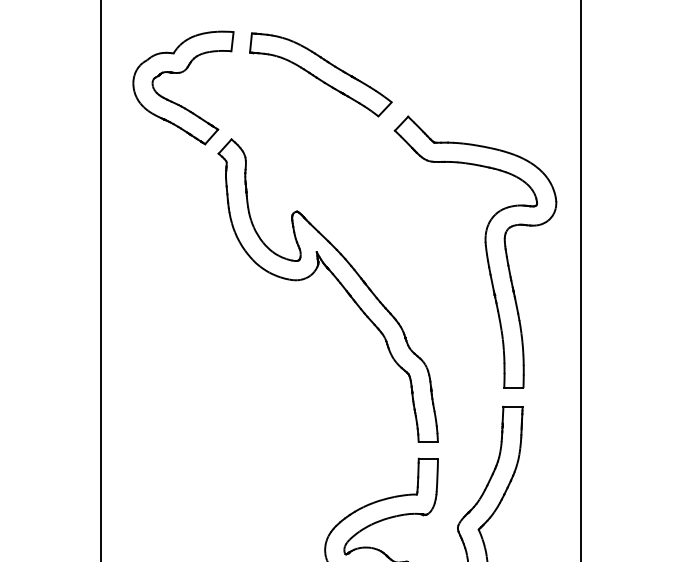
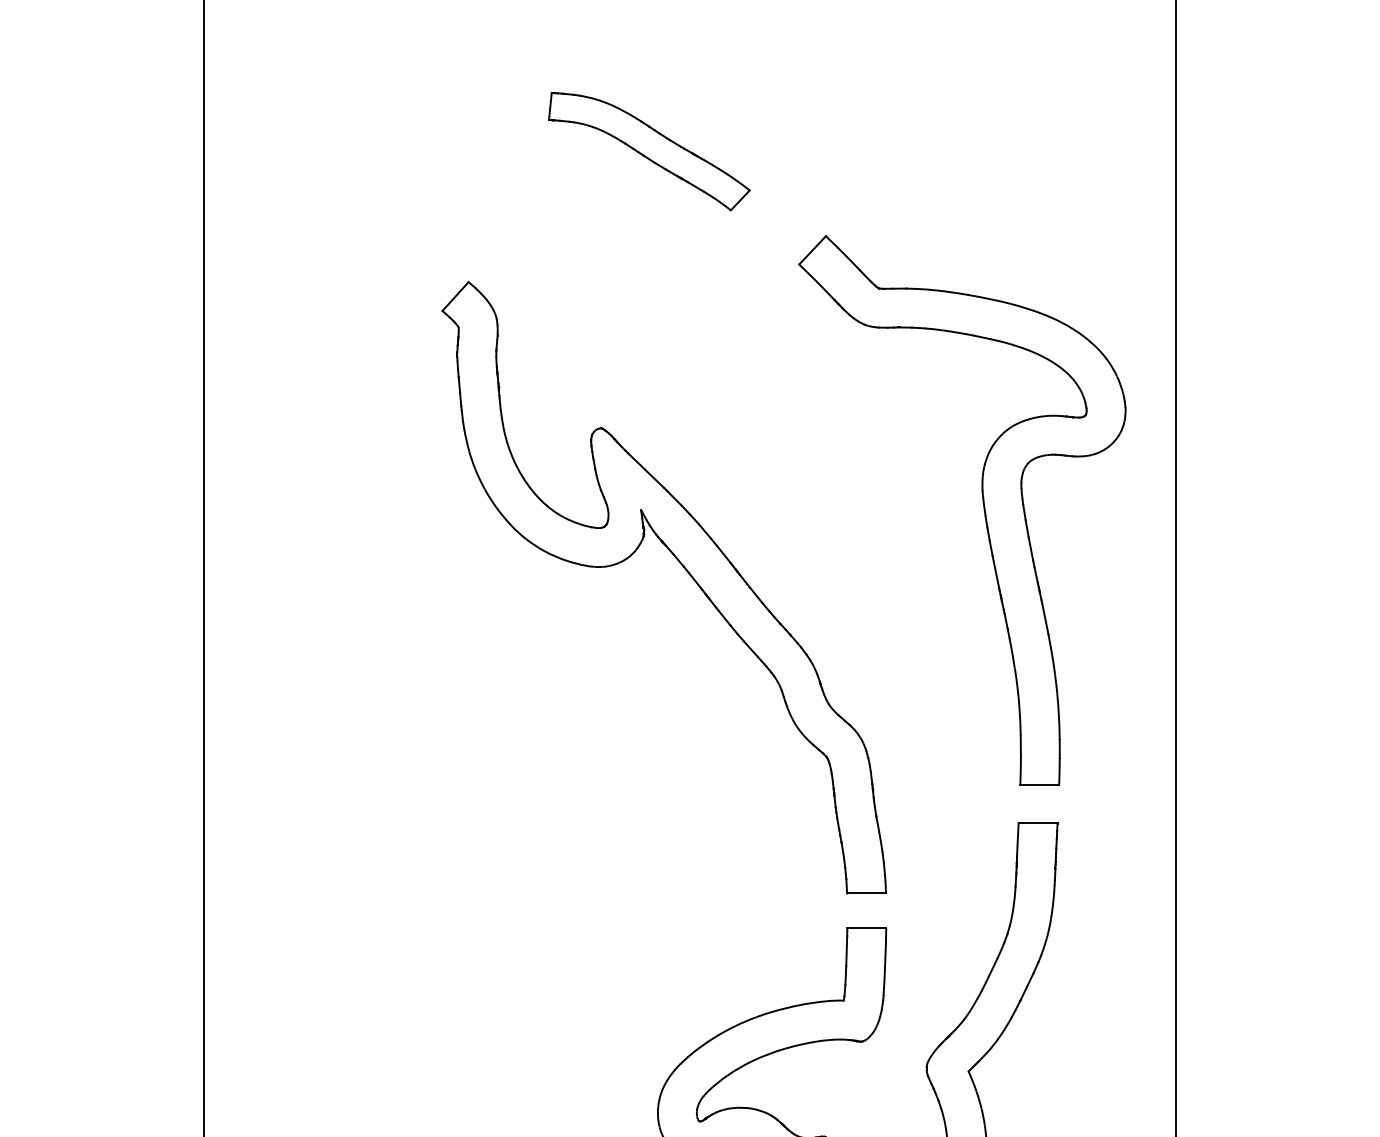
part: (181, 73) -> (367, 148), removed
part: (320, 74) -> (648, 150), size x0.7

